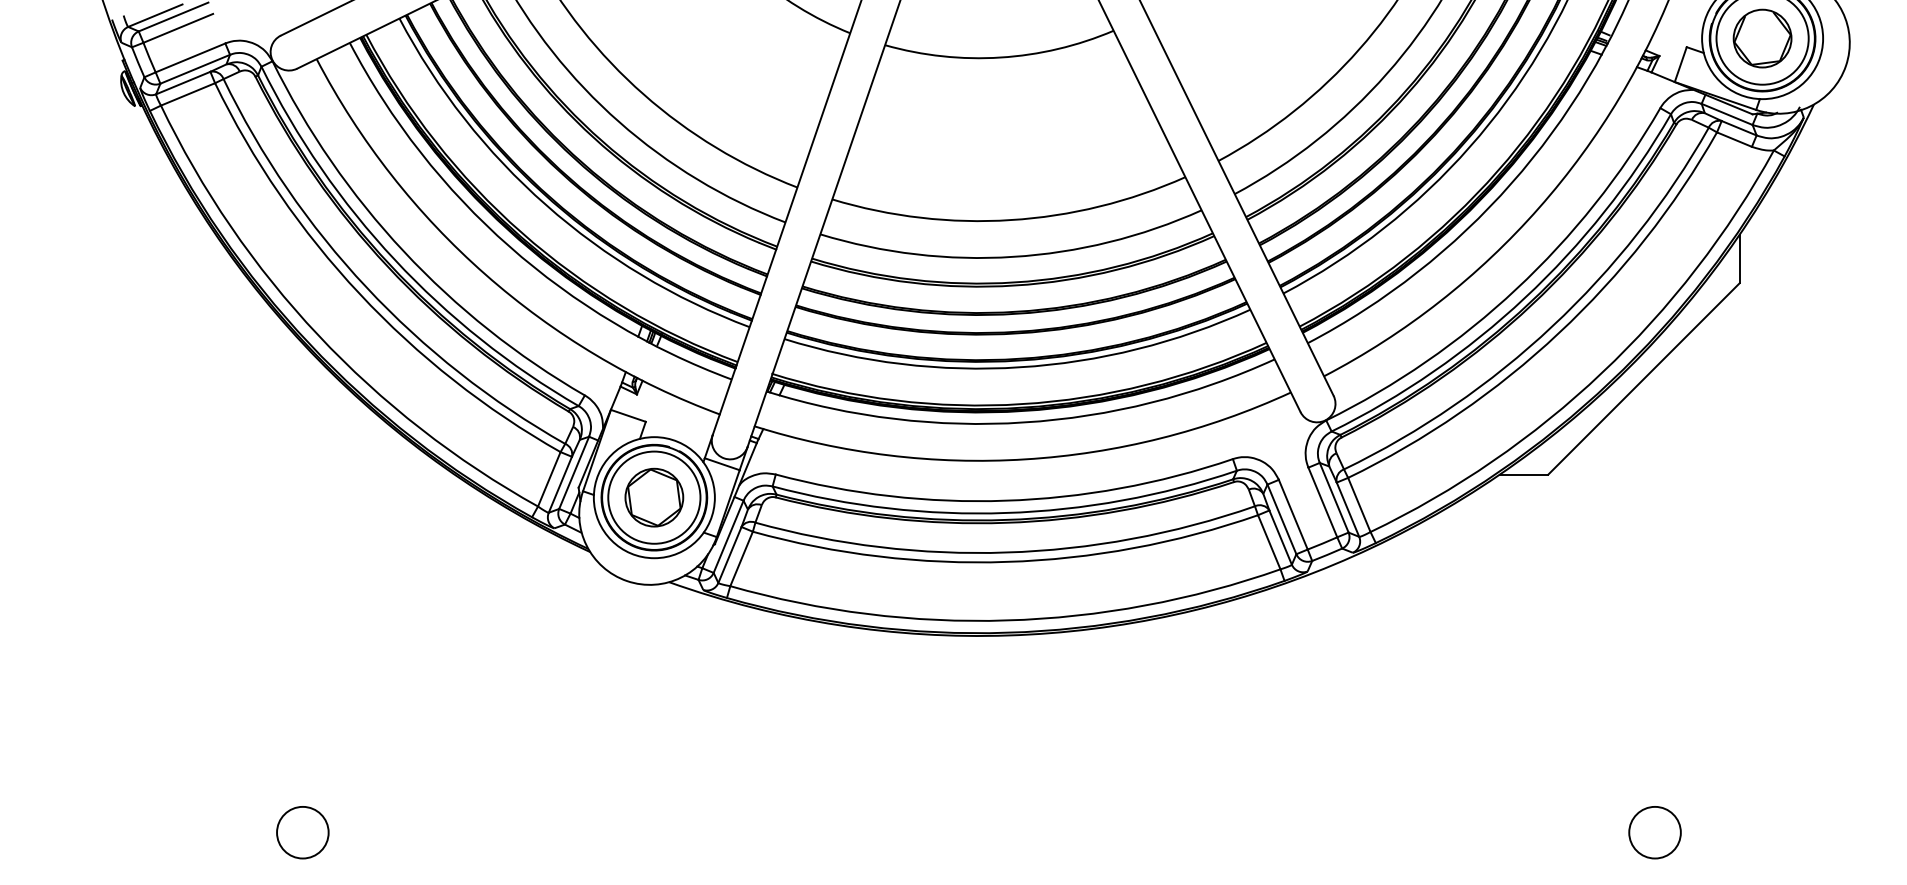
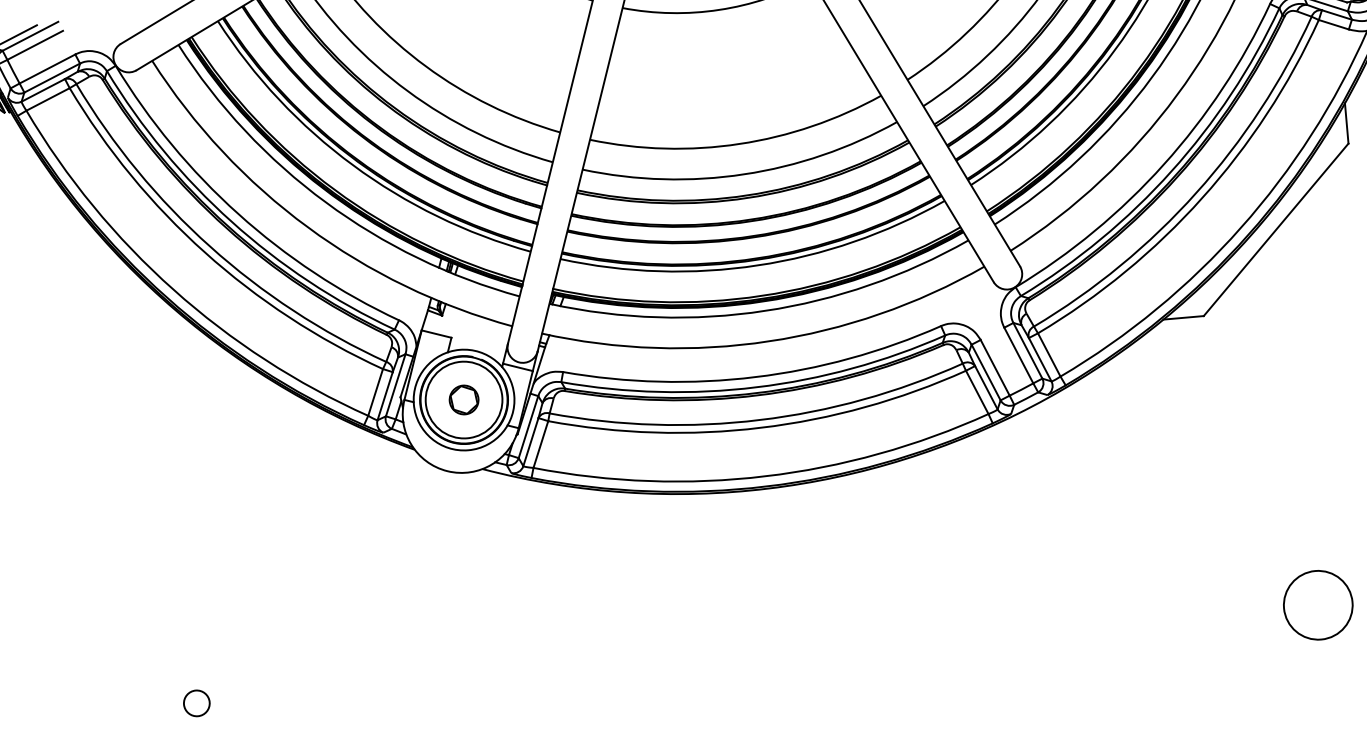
part: (654, 497) -> (464, 399), size x0.6
circle: (302, 832) -> (196, 703), size x0.6
circle: (1654, 832) -> (1317, 605), size x1.6

